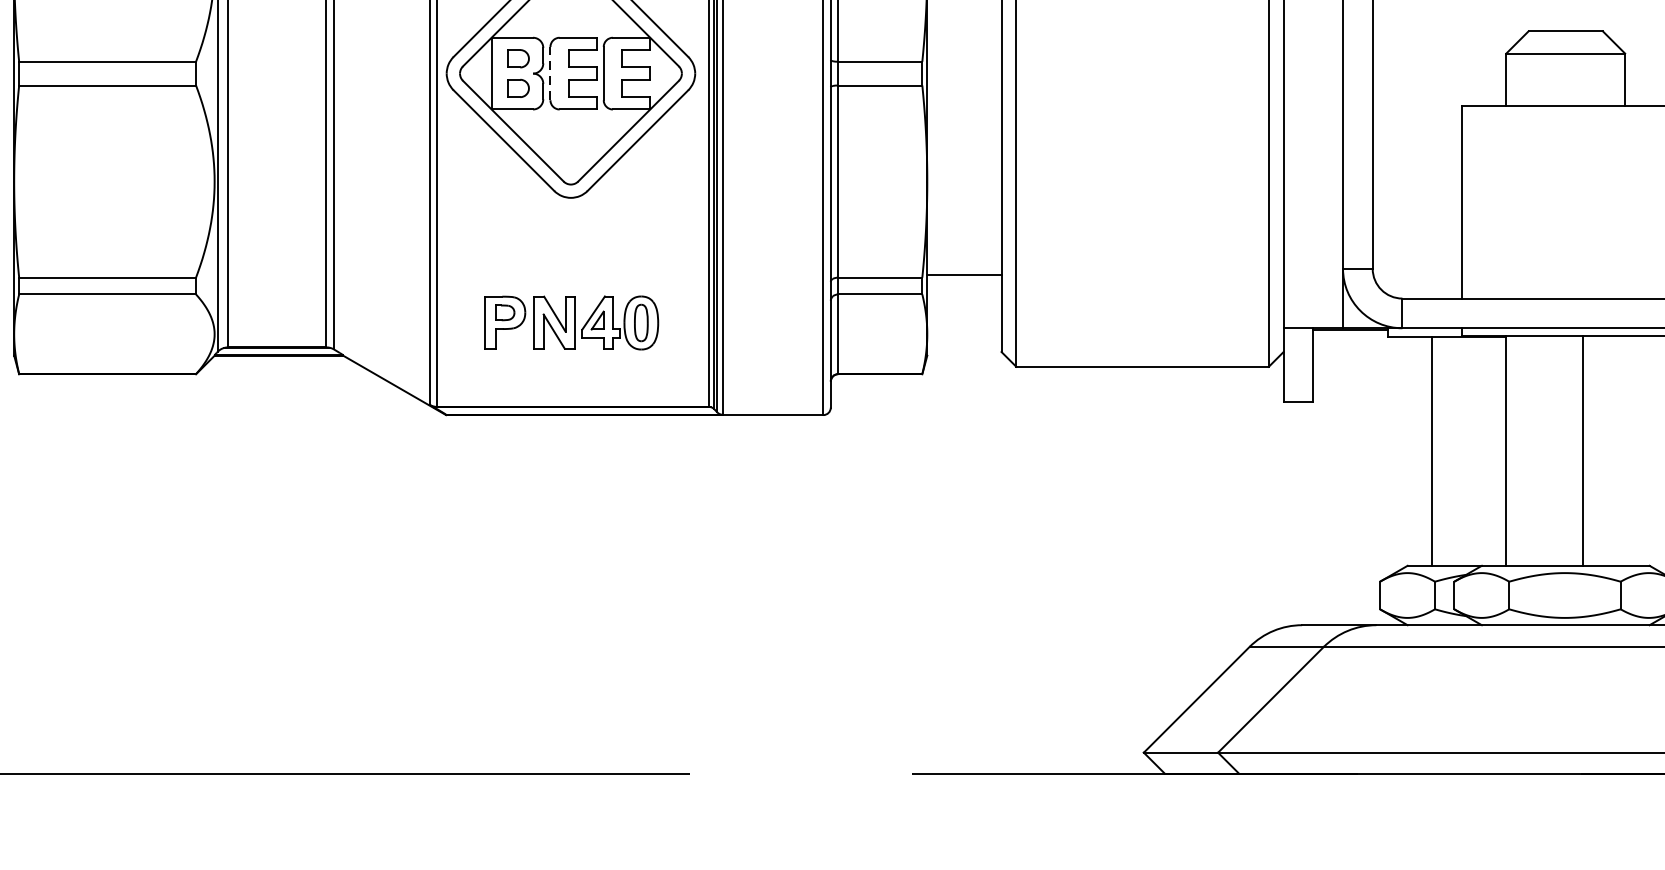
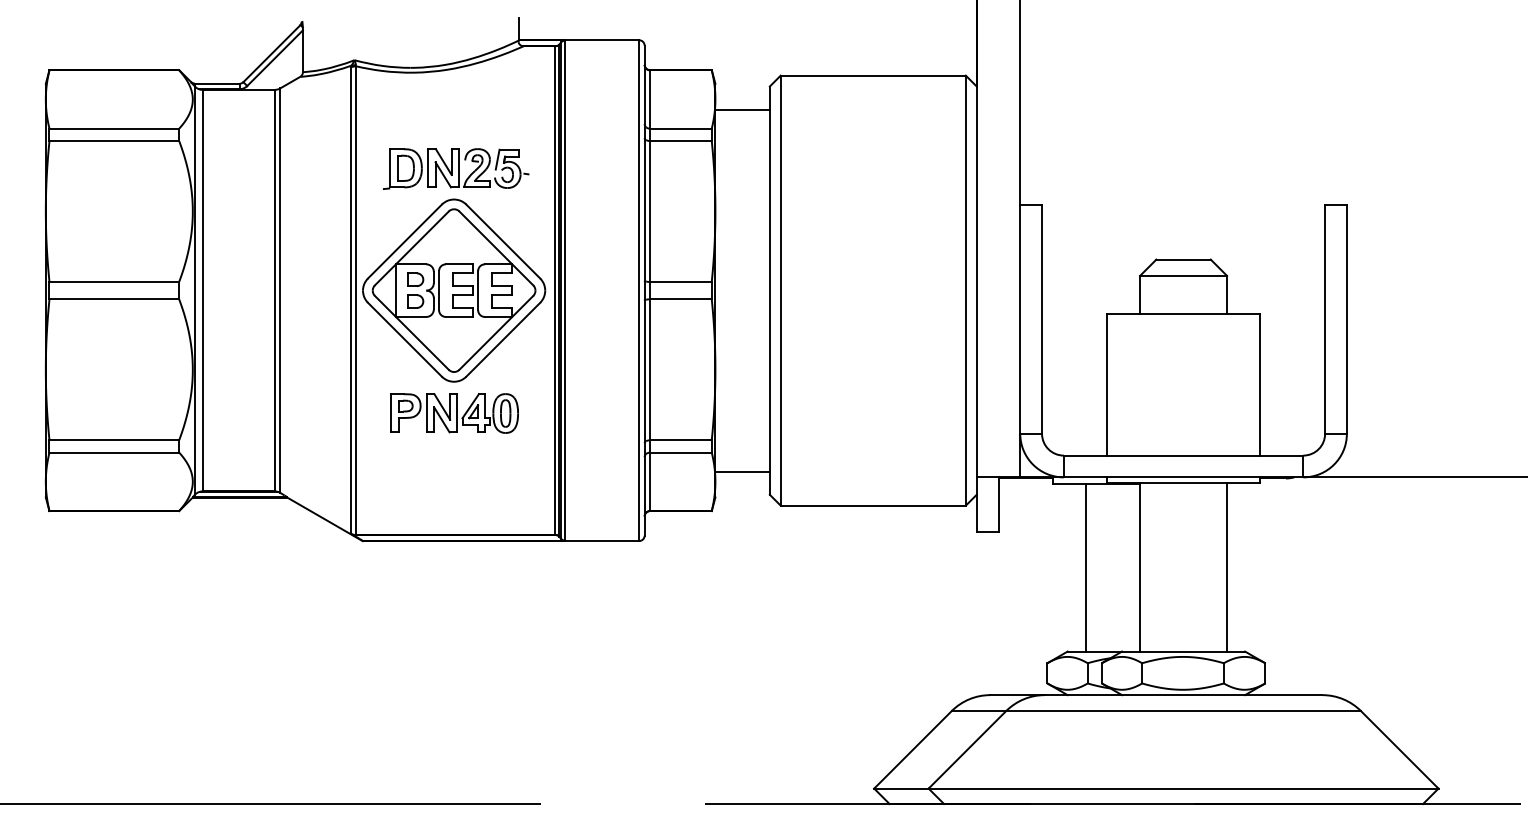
line: (551, 73) -> (439, 290), dashed -> solid
line: (964, 275) -> (742, 471), moved
part: (571, 322) -> (454, 413), moved
line: (1583, 449) -> (1227, 566), moved

